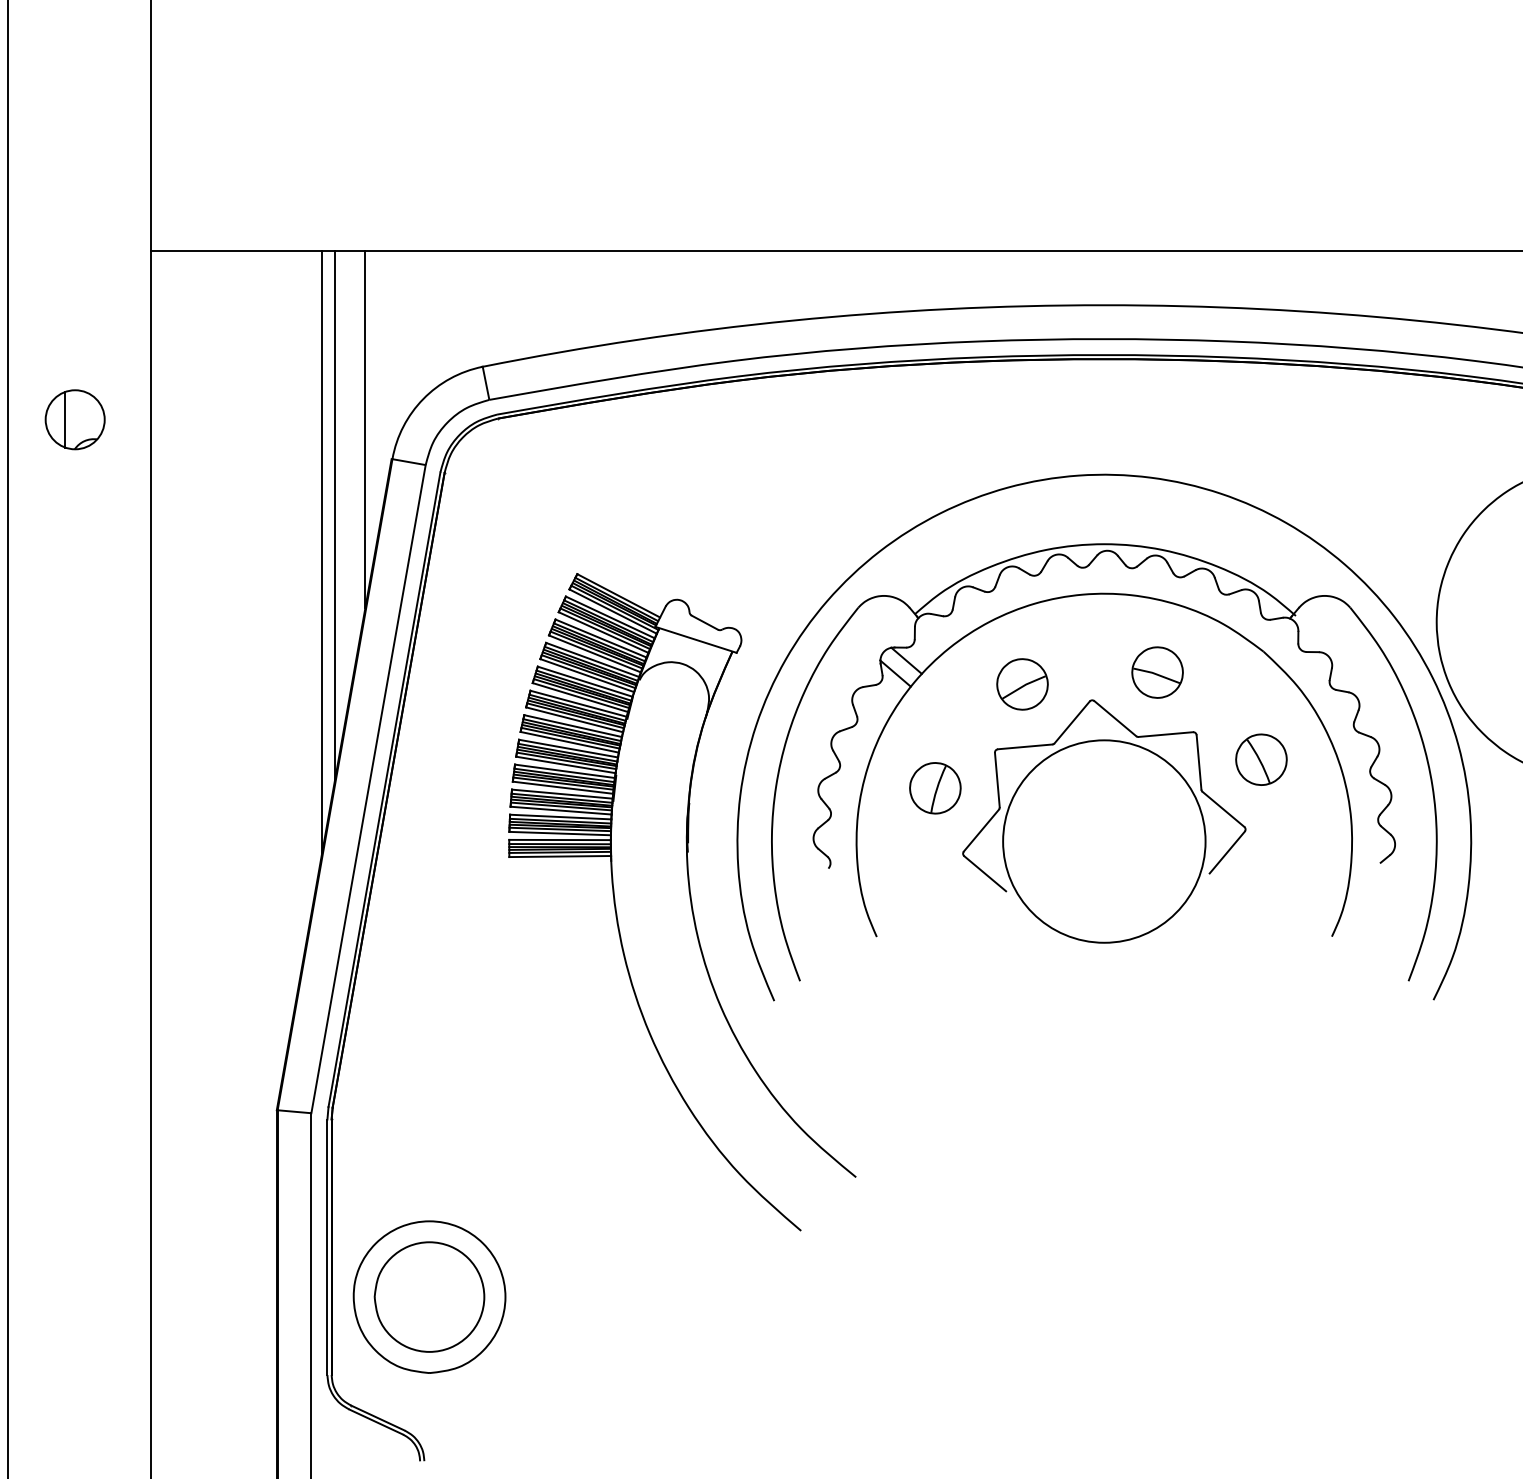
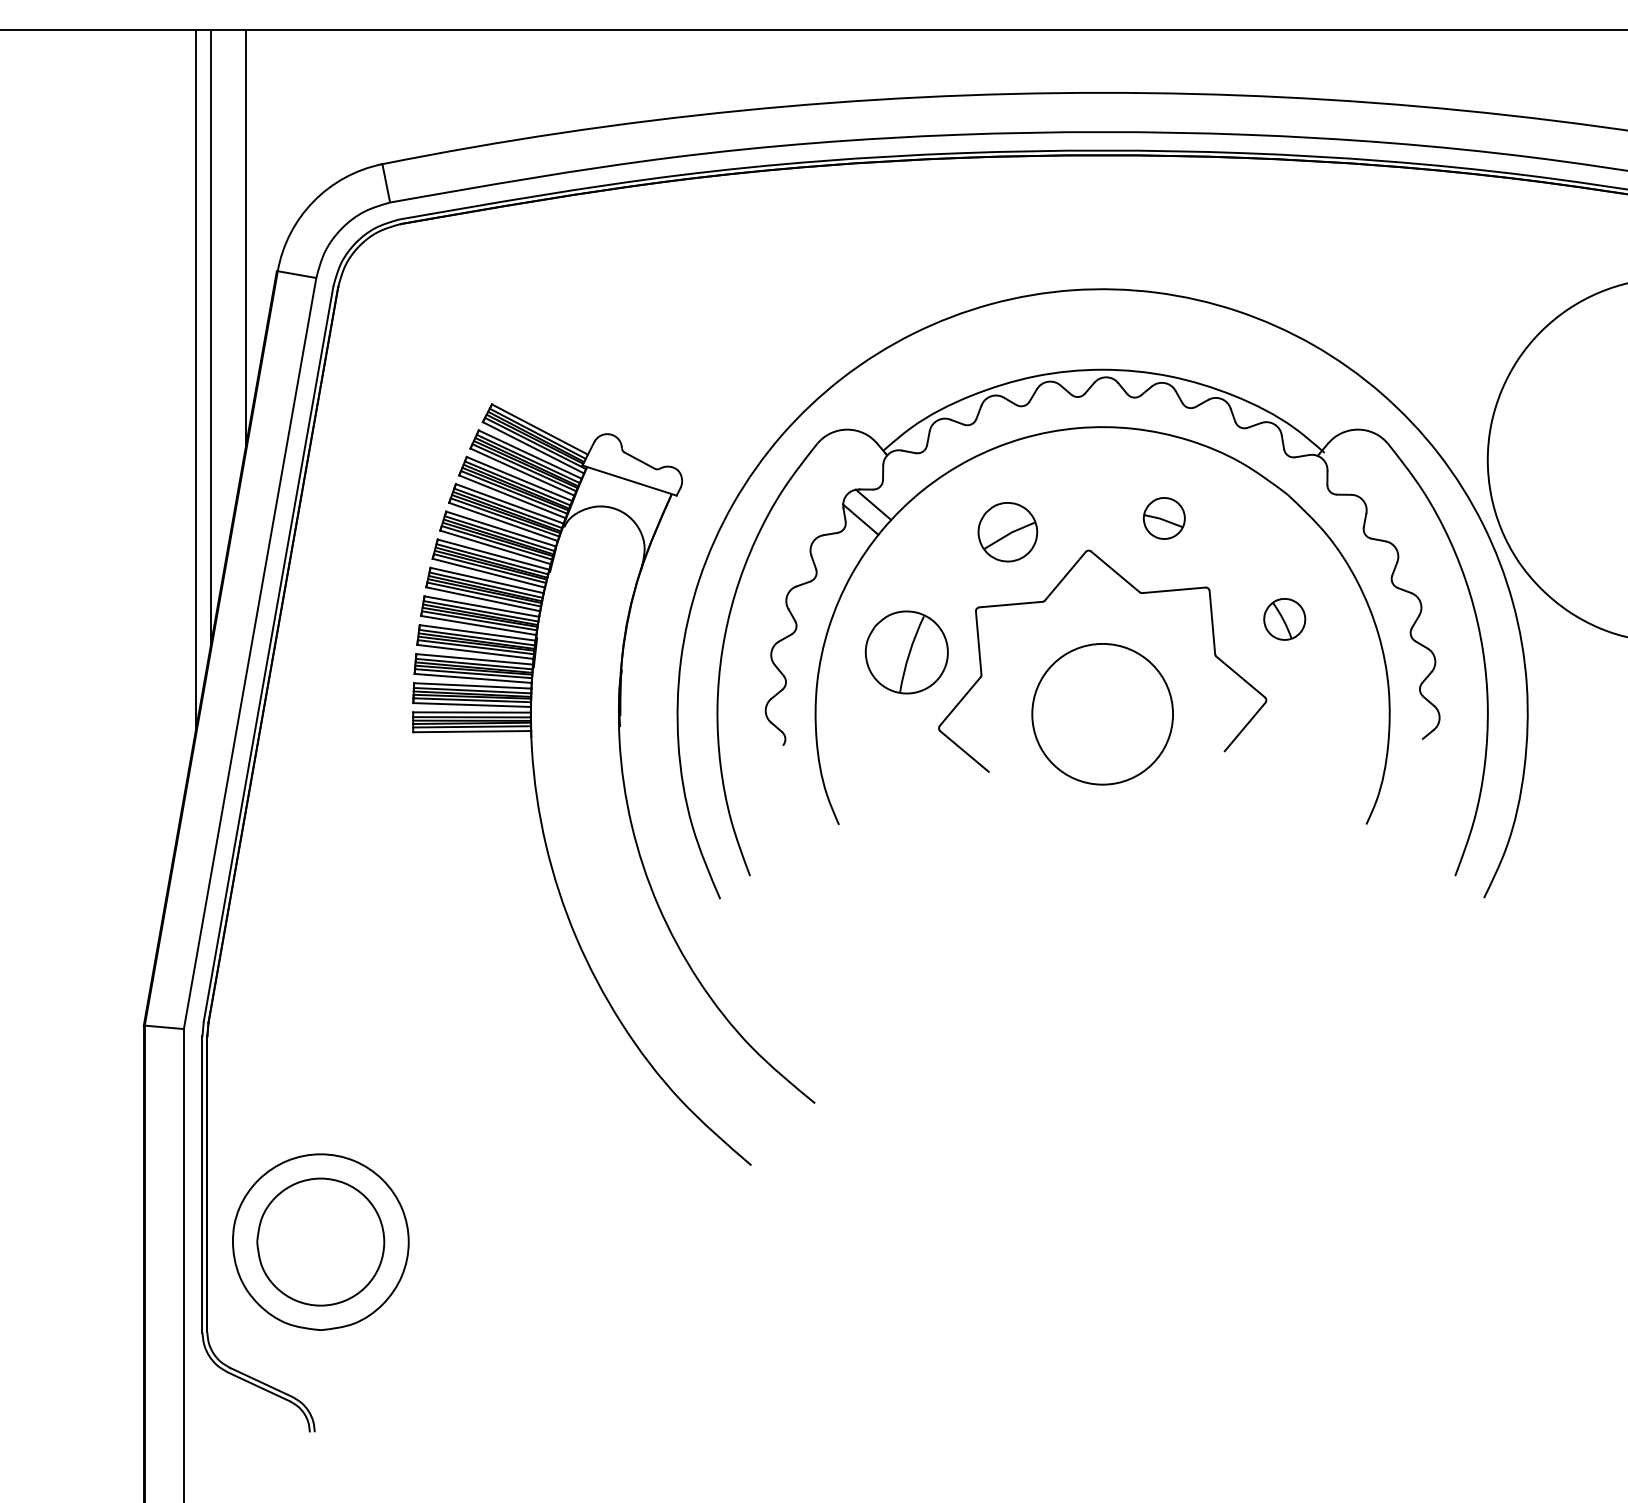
part: (1157, 672) -> (1164, 518), size x0.7
part: (1261, 759) -> (1284, 619), size x0.7
part: (935, 788) -> (907, 652), size x1.4
circle: (1104, 841) -> (1102, 714), size x0.6

